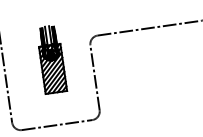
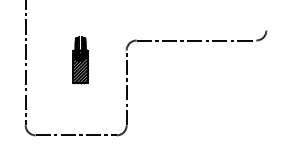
part: (51, 59) -> (80, 60), size x0.6

